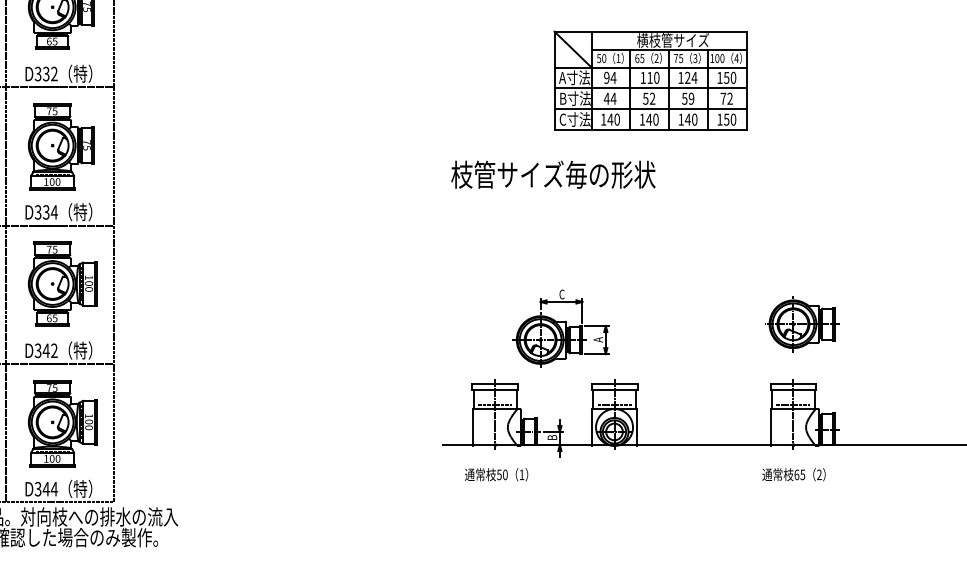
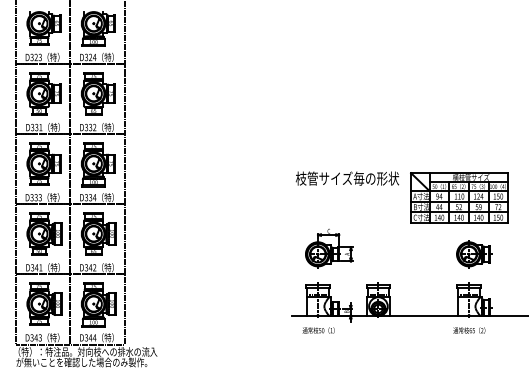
part: (650, 79) -> (459, 197), moved
part: (563, 328) -> (329, 248), moved

